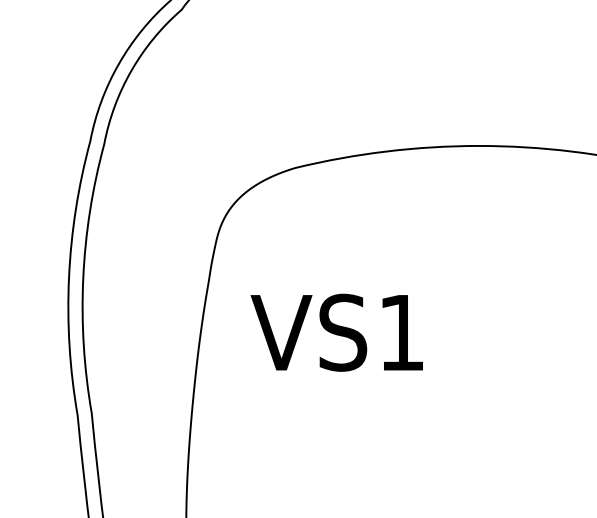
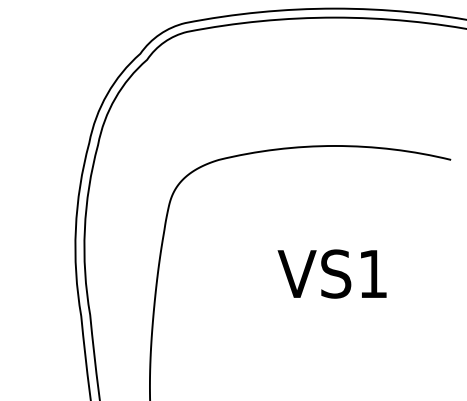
text: (335, 331) -> (331, 273), moved

